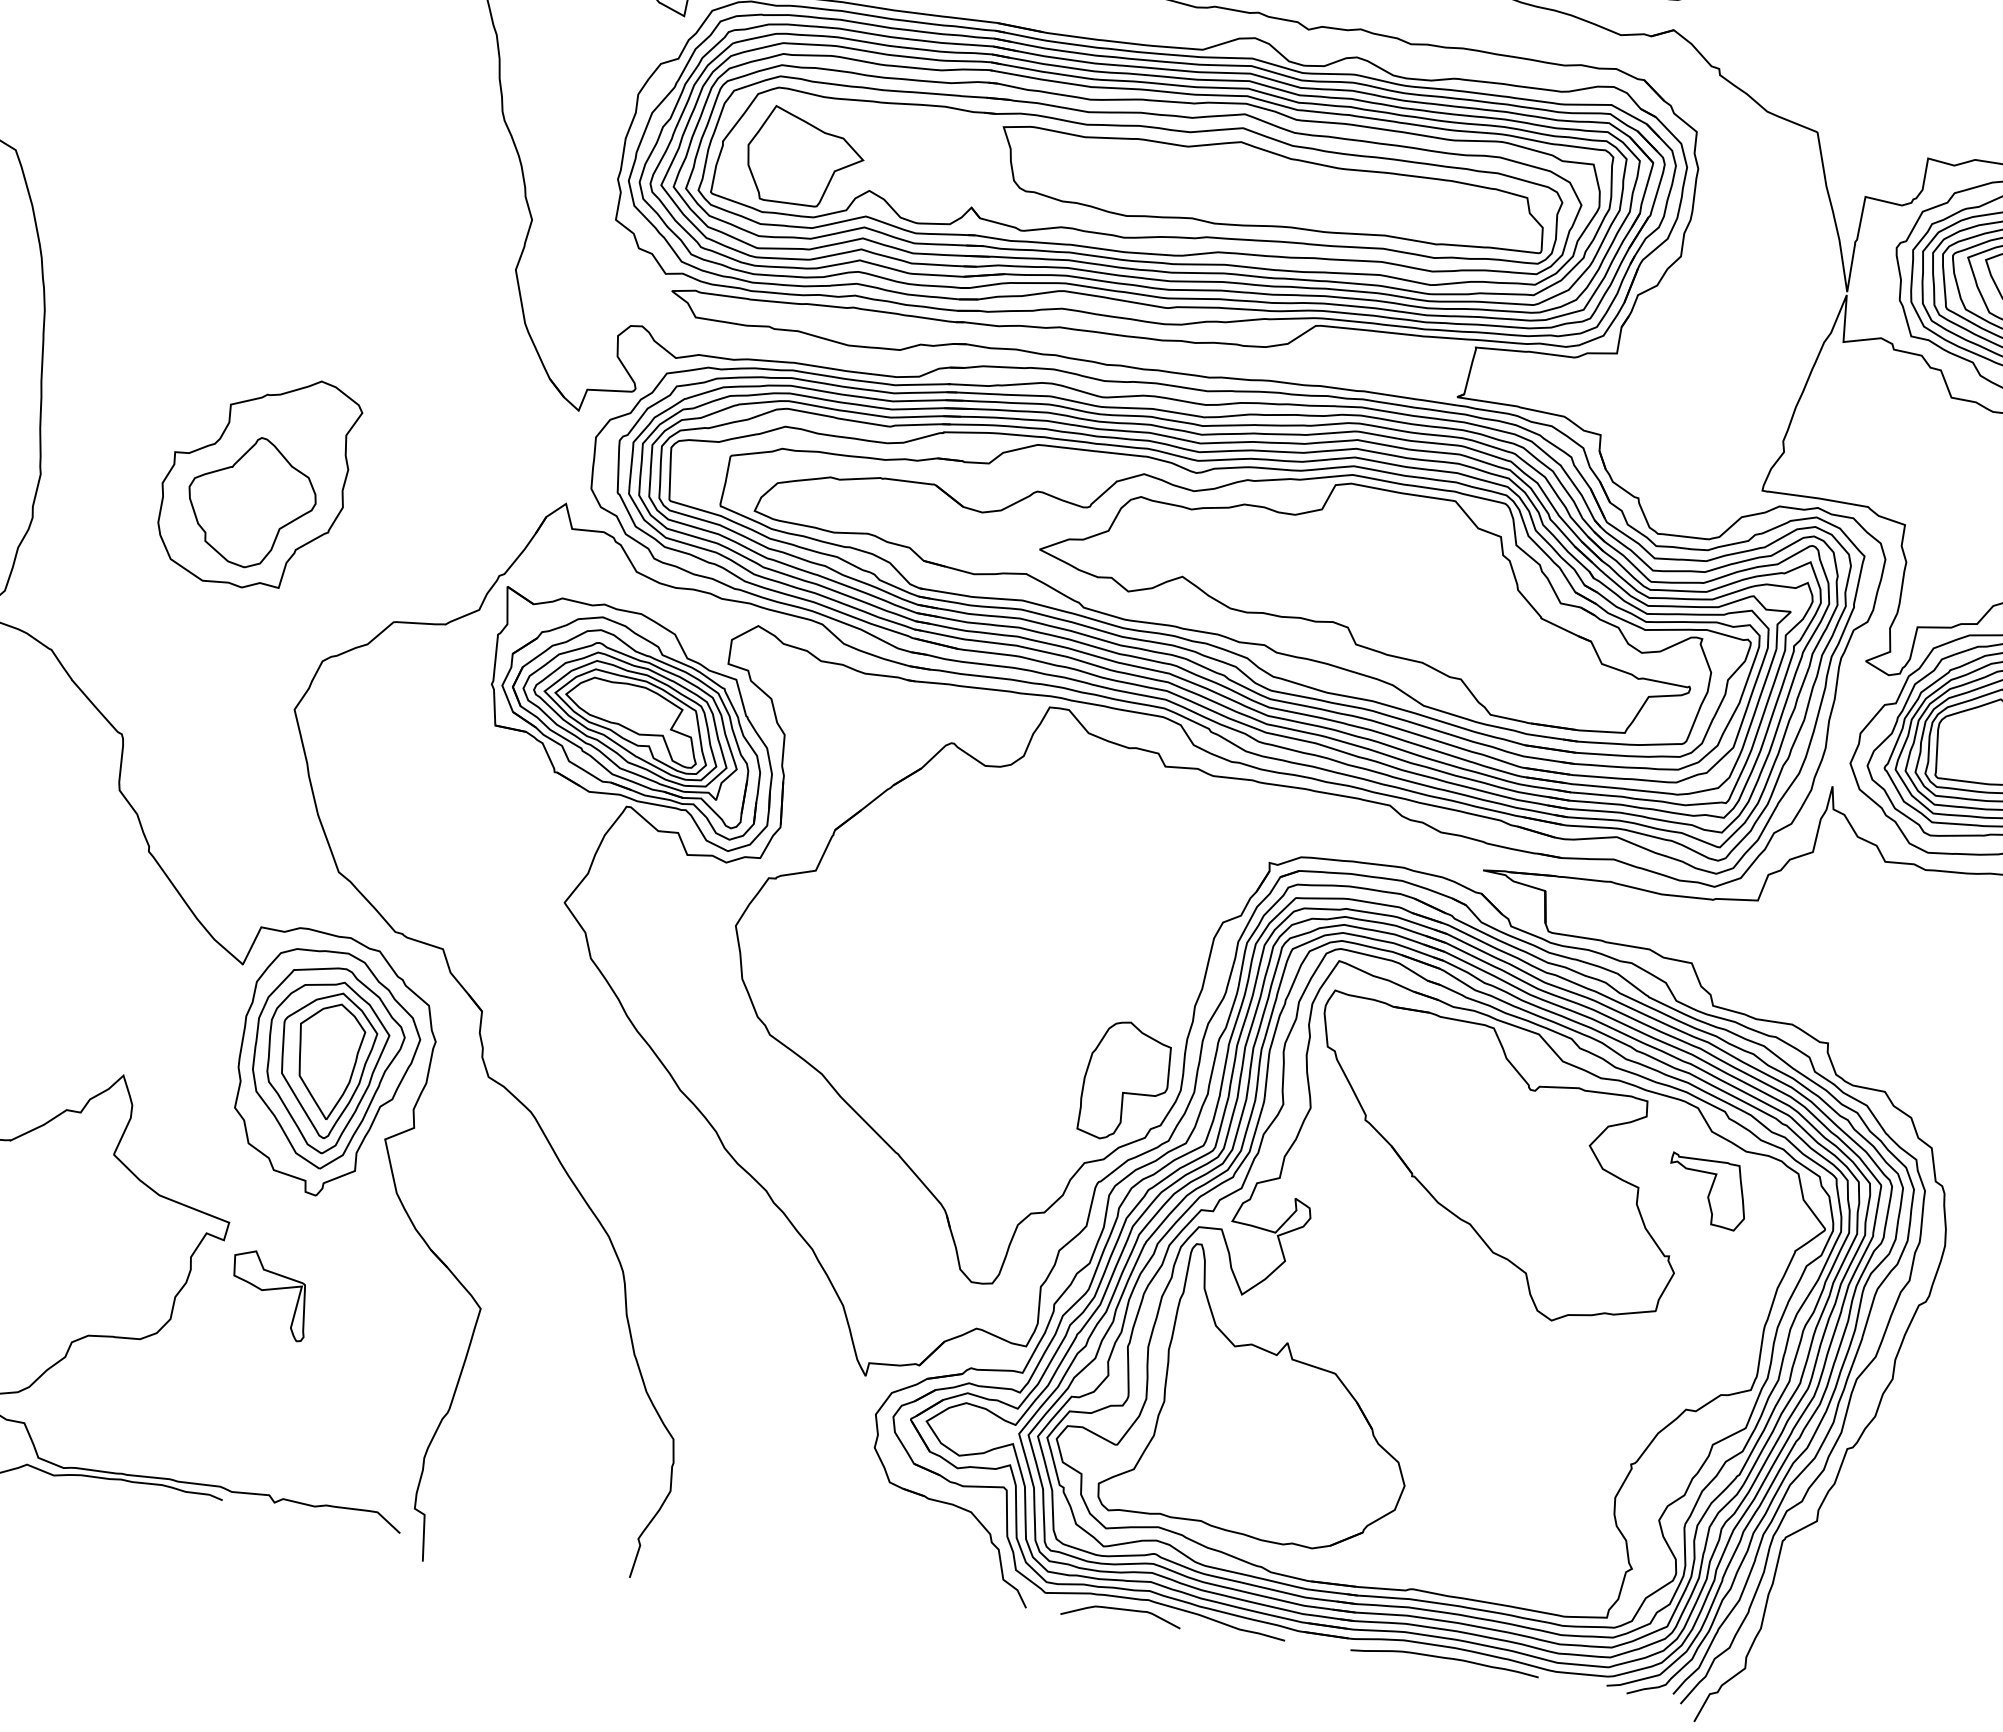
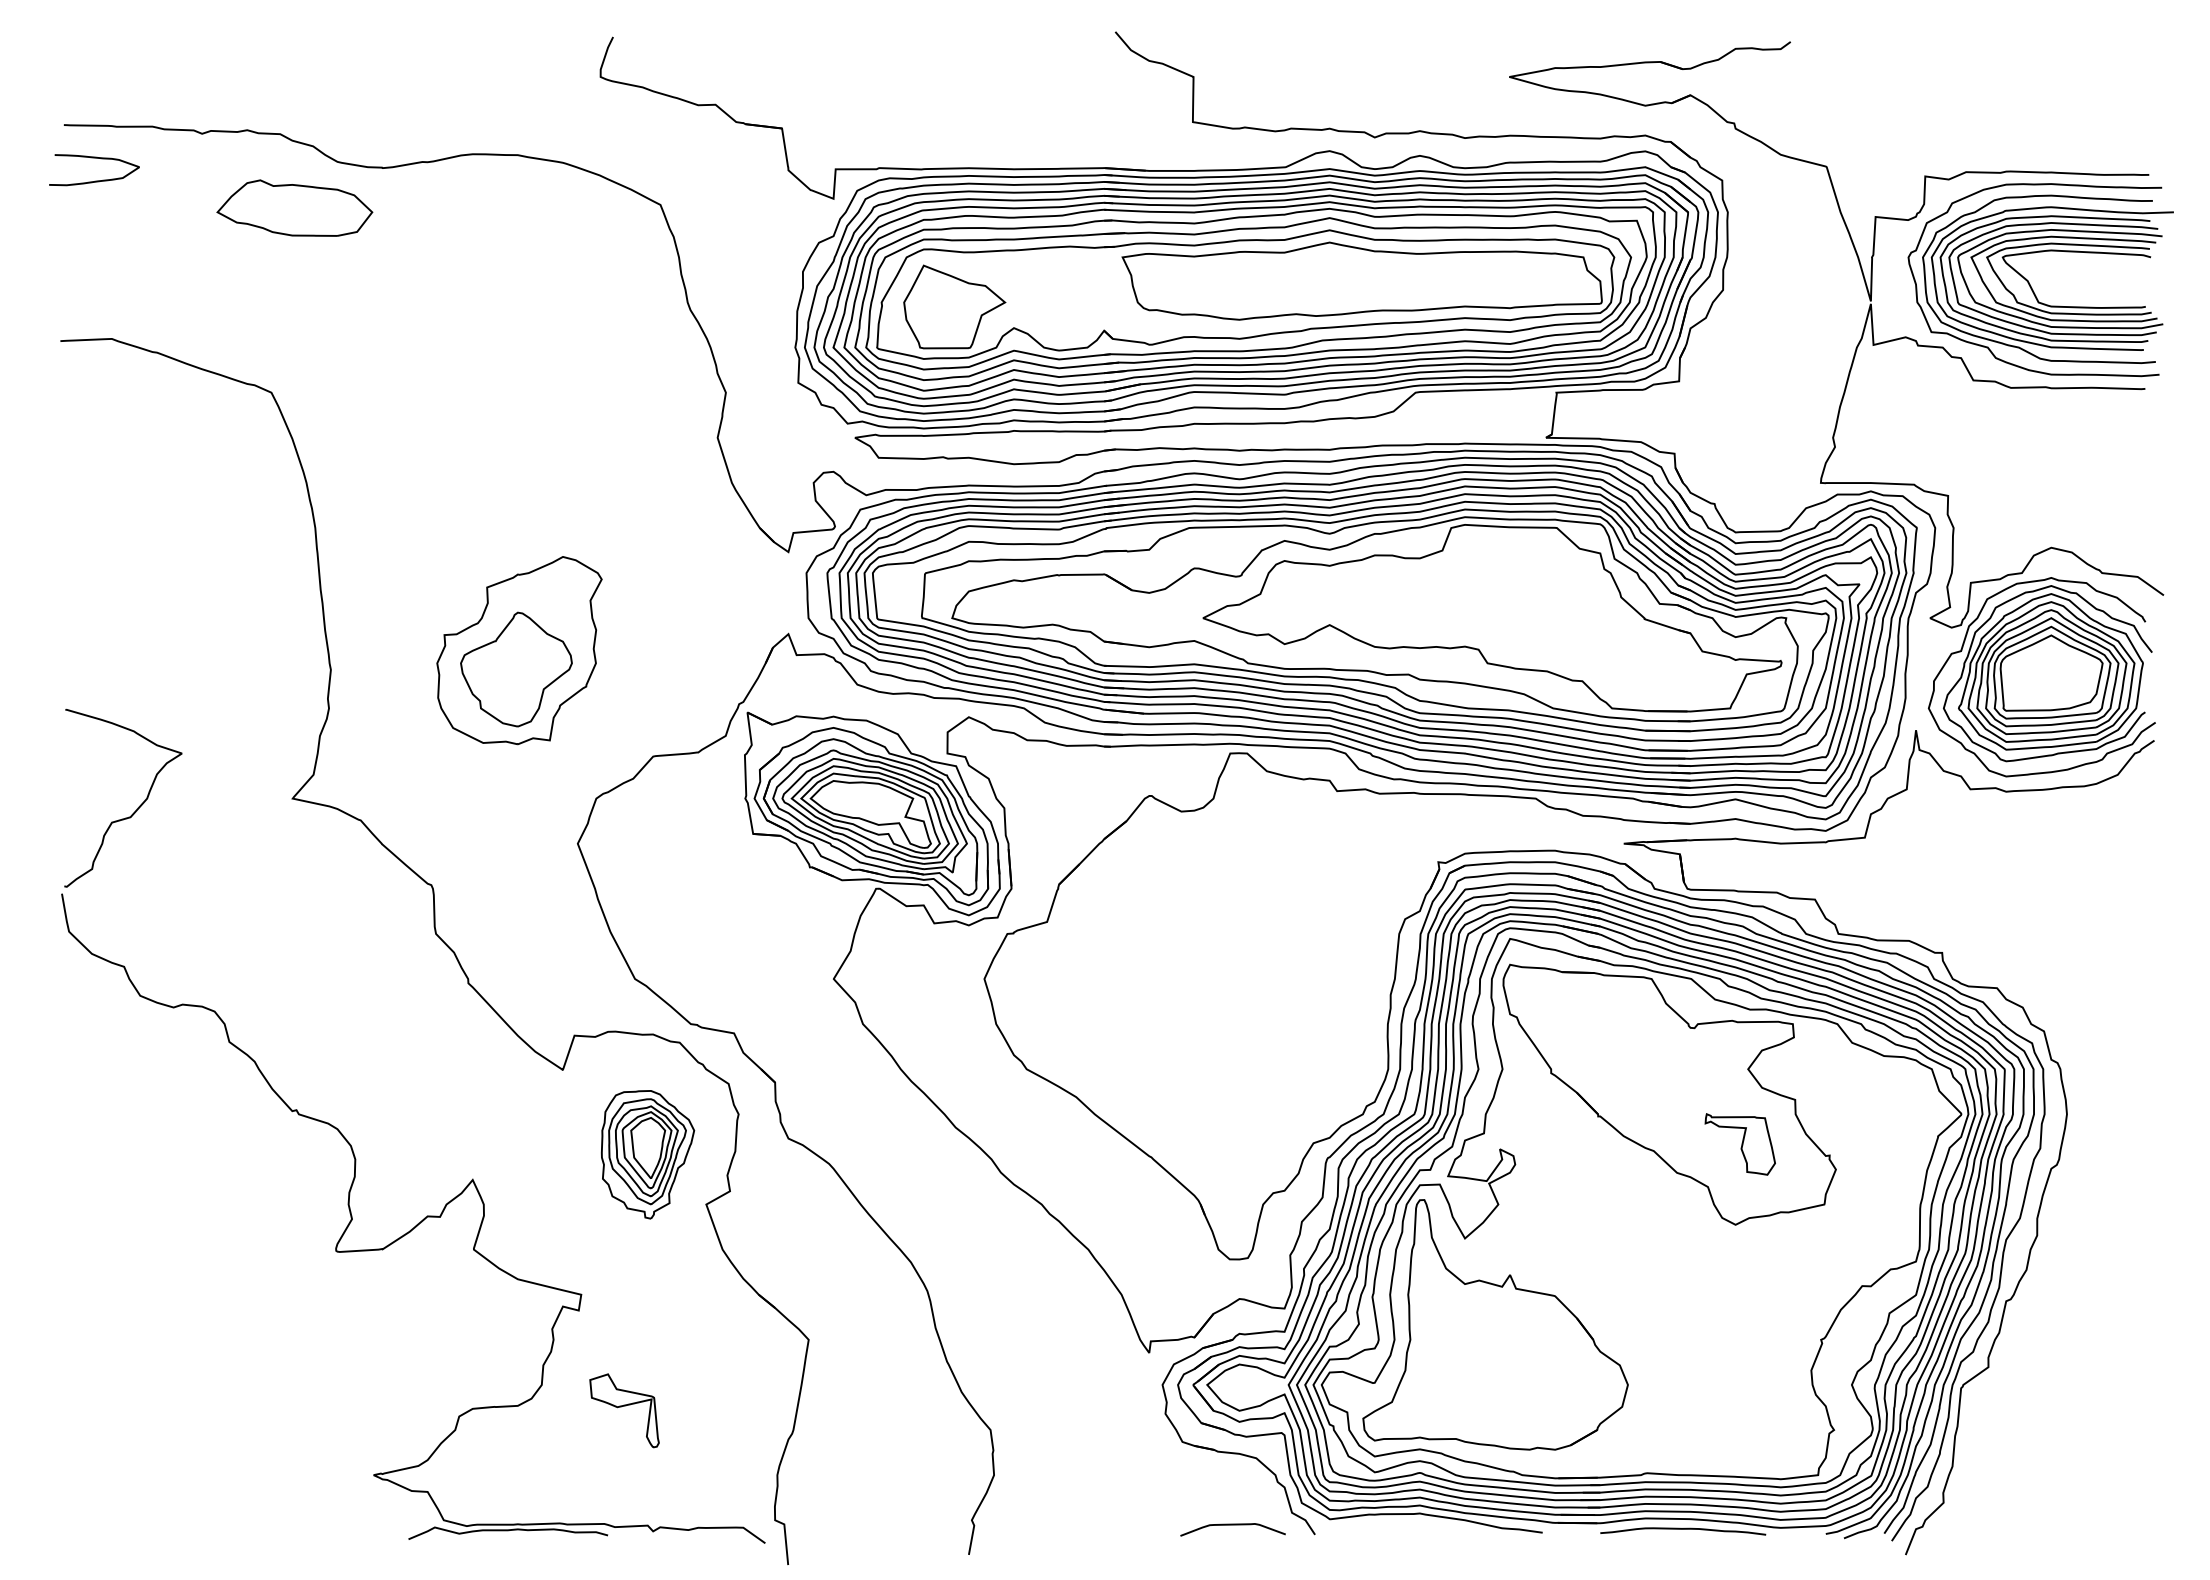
part: (326, 1073) -> (647, 1154), size x0.6
part: (1125, 1080) -> (1339, 1067), removed
part: (1706, 1191) -> (1739, 1144), moved
part: (269, 1294) -> (624, 1410), moved
curve: (1121, 1610) -> (1232, 1525), moved

